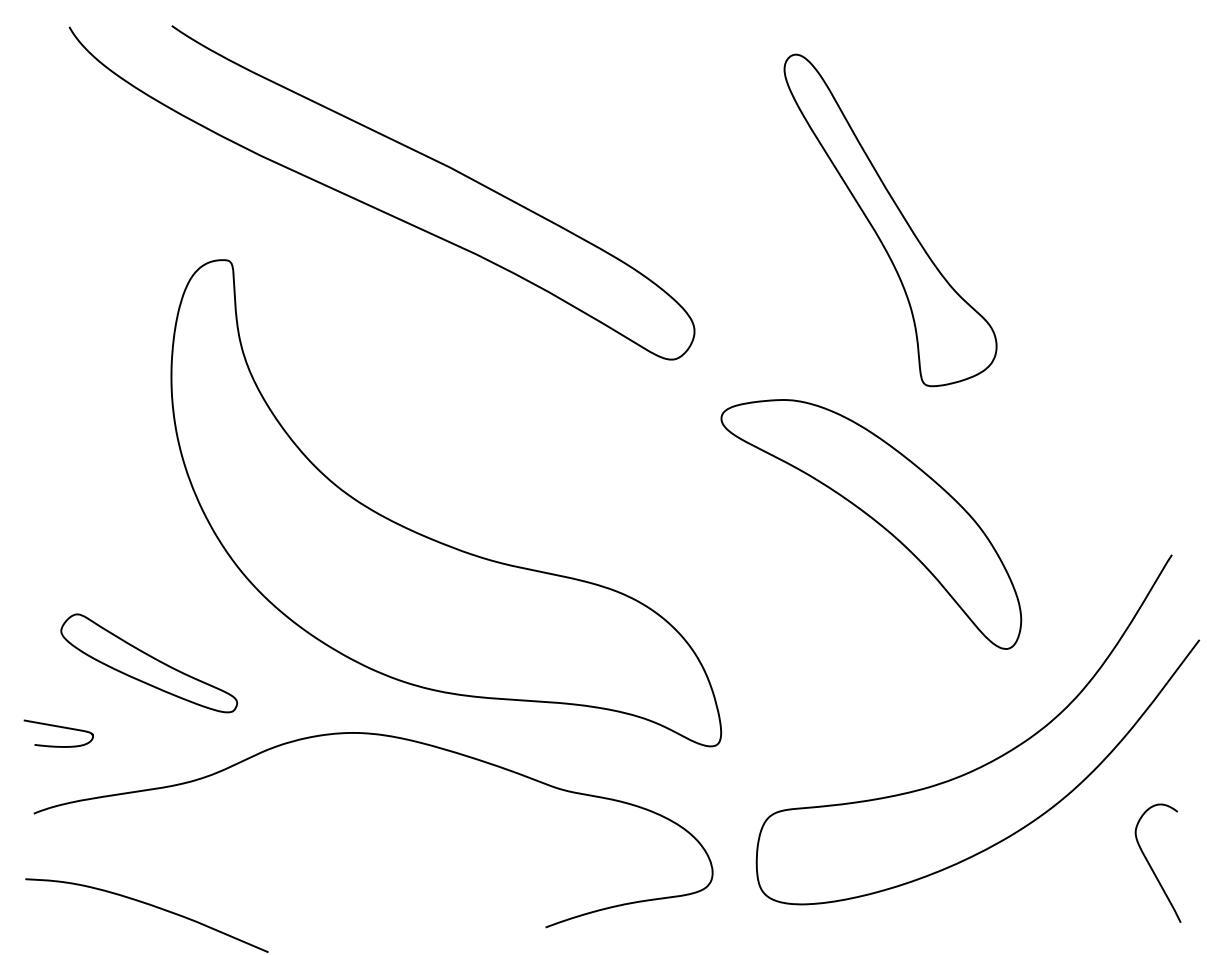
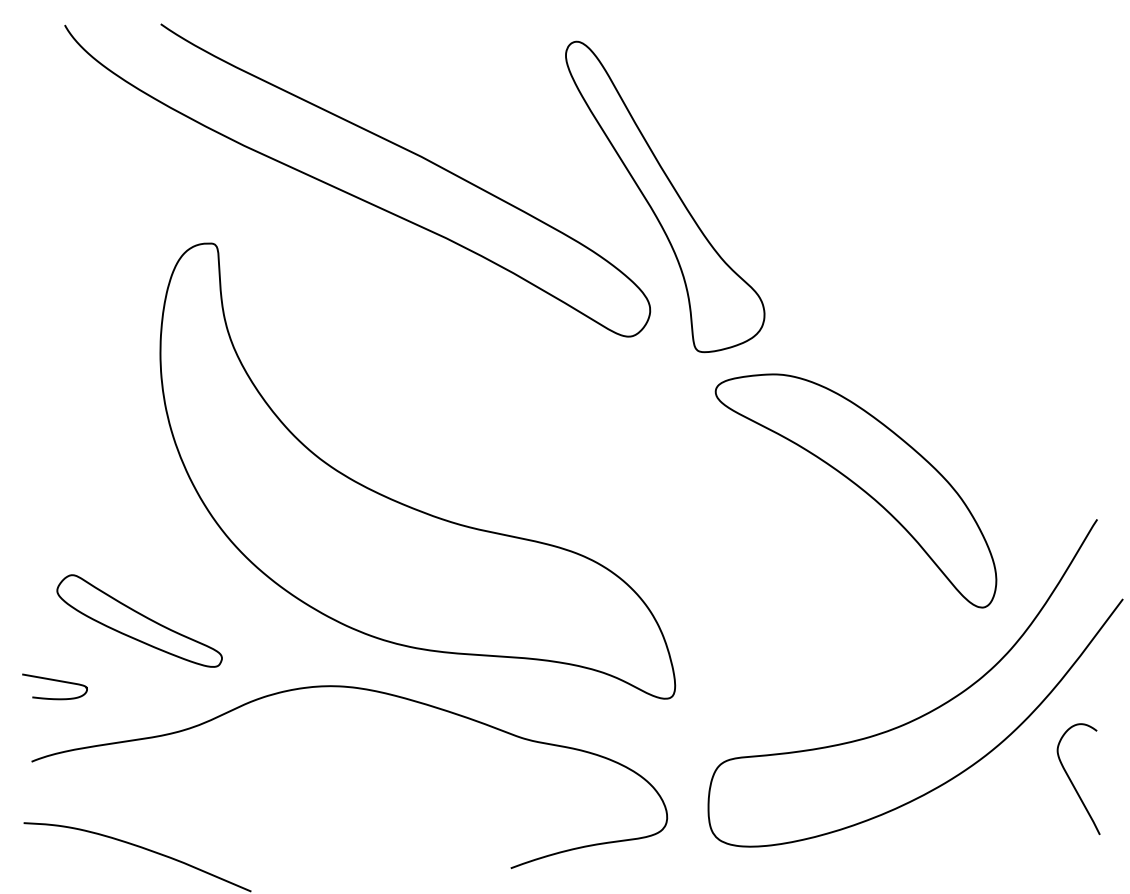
part: (890, 220) -> (665, 197), moved
part: (871, 524) -> (856, 491), moved
curve: (1151, 866) -> (1072, 782), moved

